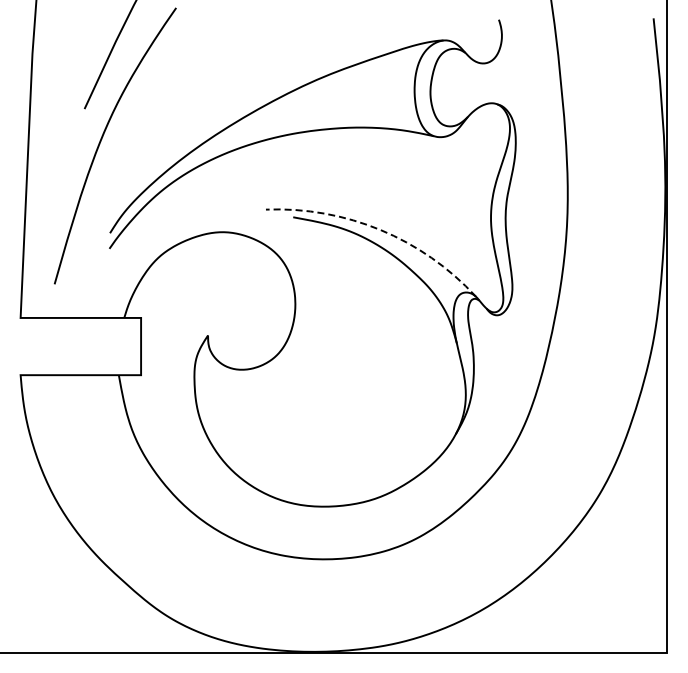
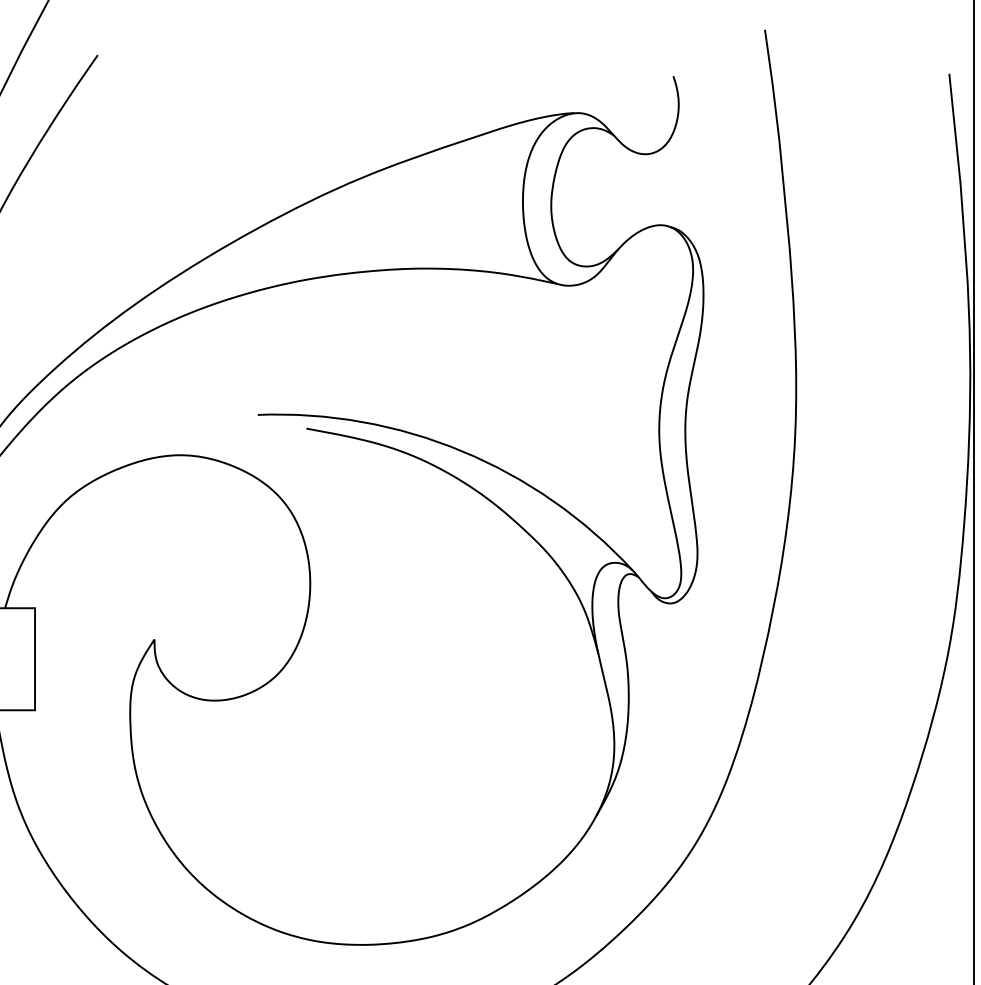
arc: (380, 230) -> (462, 452), dashed -> solid

